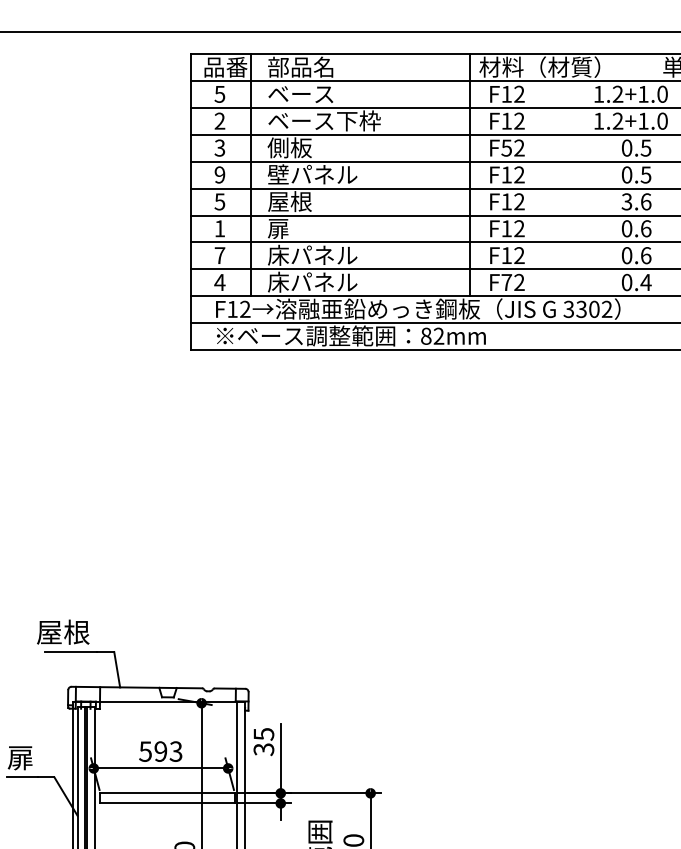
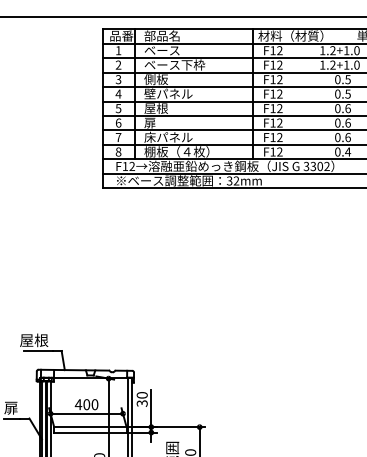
text: (219, 93) -> (118, 50), 5 -> 1
text: (505, 147) -> (272, 79), F52 -> F12
text: (219, 173) -> (118, 93), 9 -> 4
text: (626, 201) -> (337, 108), 3.6 -> 0.6
text: (219, 227) -> (118, 122), 1 -> 6
text: (219, 281) -> (118, 151), 4 -> 8
text: (327, 281) -> (176, 151), 床パネル -> 棚板（４枚）
text: (505, 281) -> (272, 151), F72 -> F12
text: (425, 335) -> (229, 180), 82mm -> 32mm
text: (262, 734) -> (141, 395), 35 -> 30
text: (160, 751) -> (86, 404), 593 -> 400

